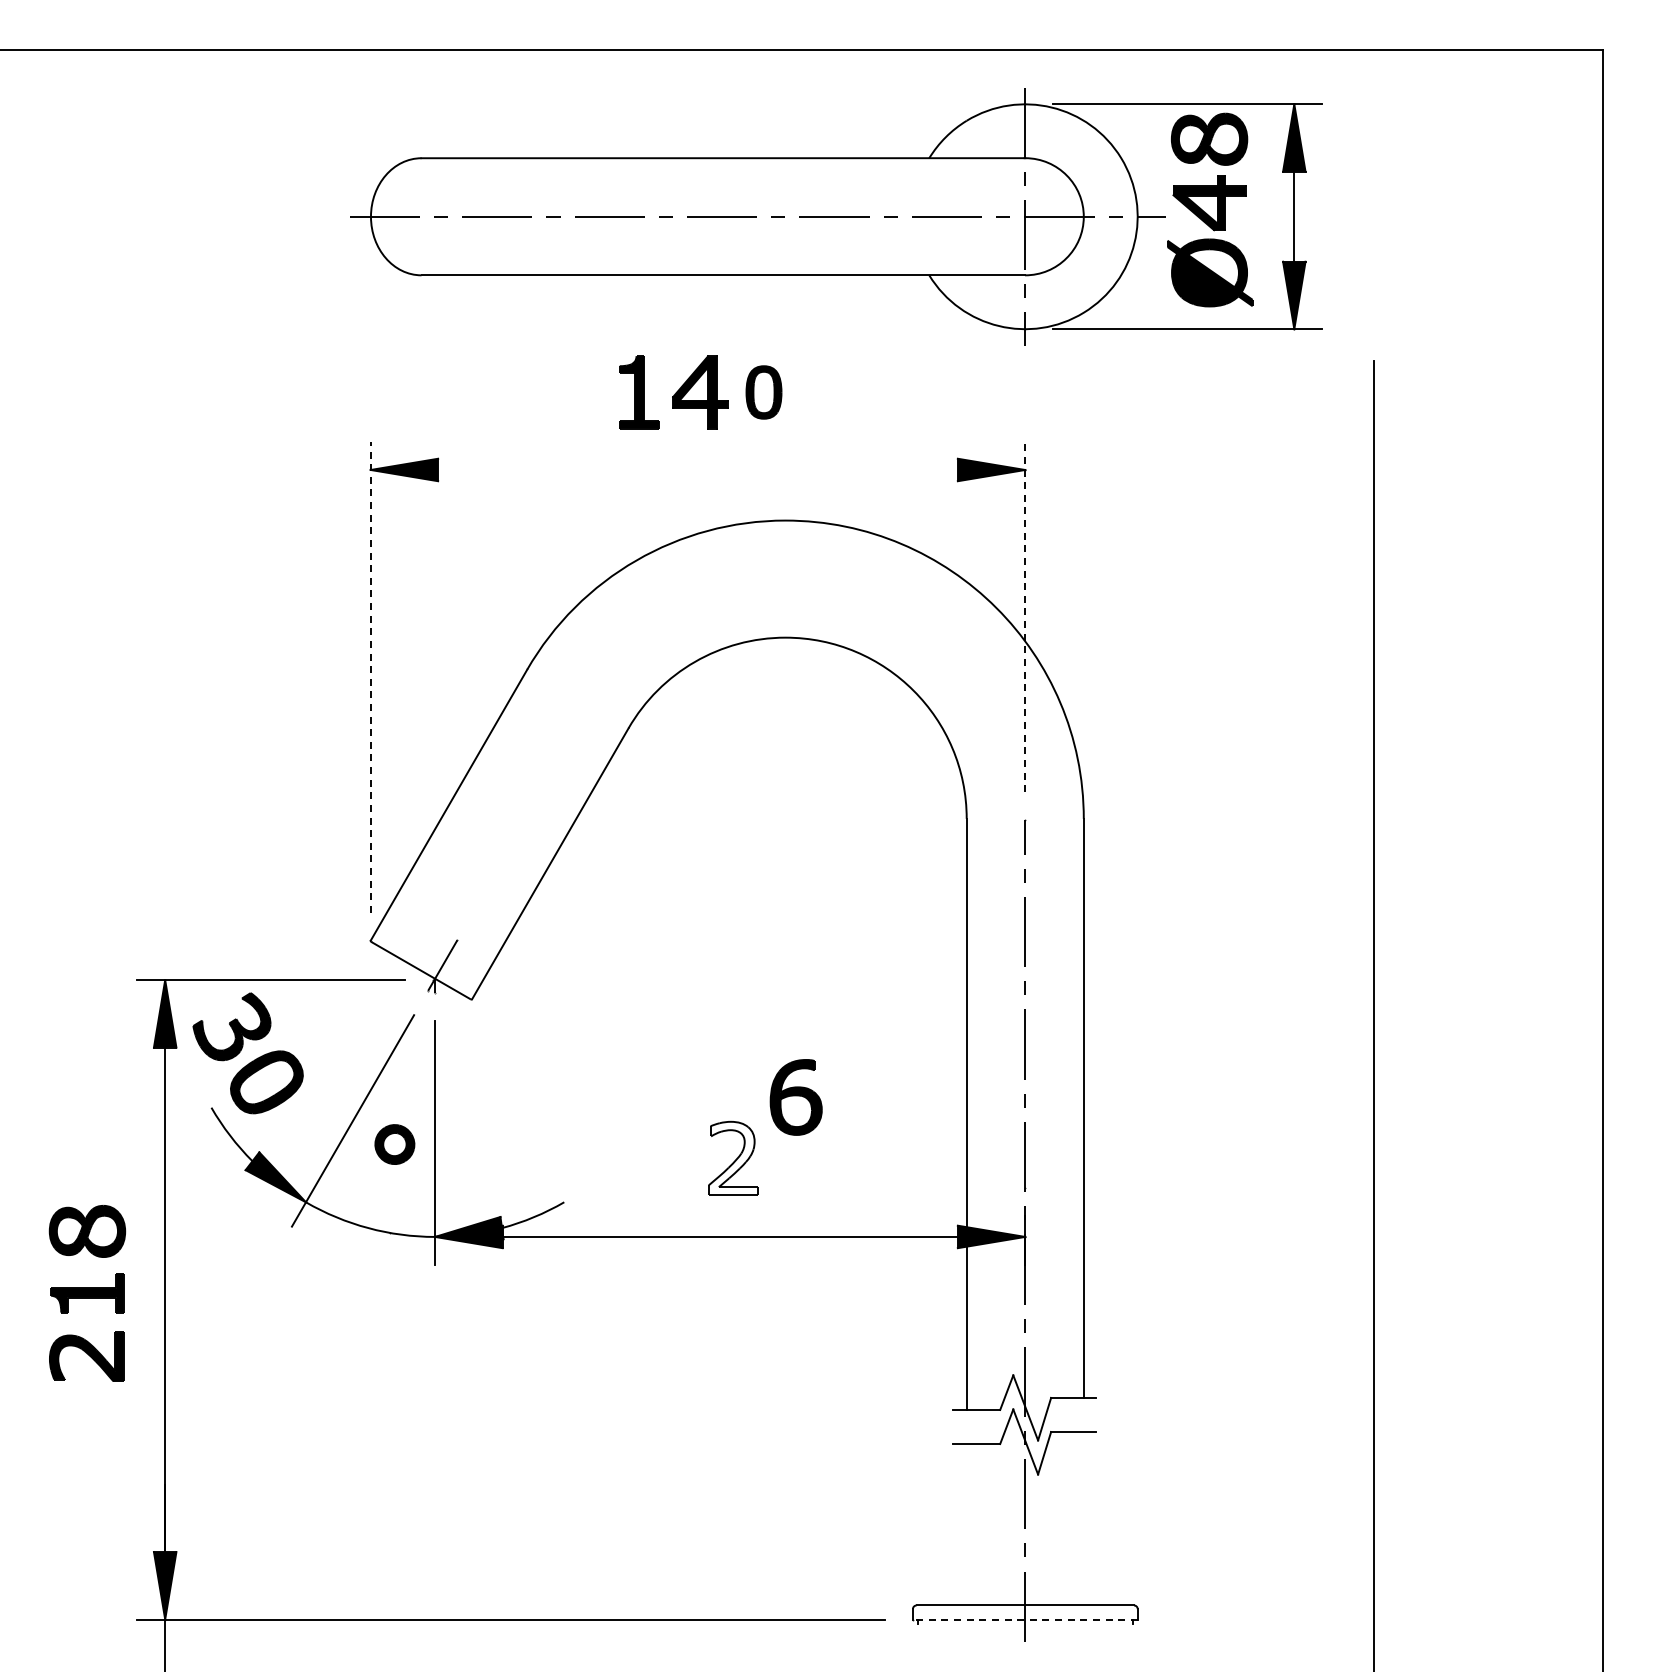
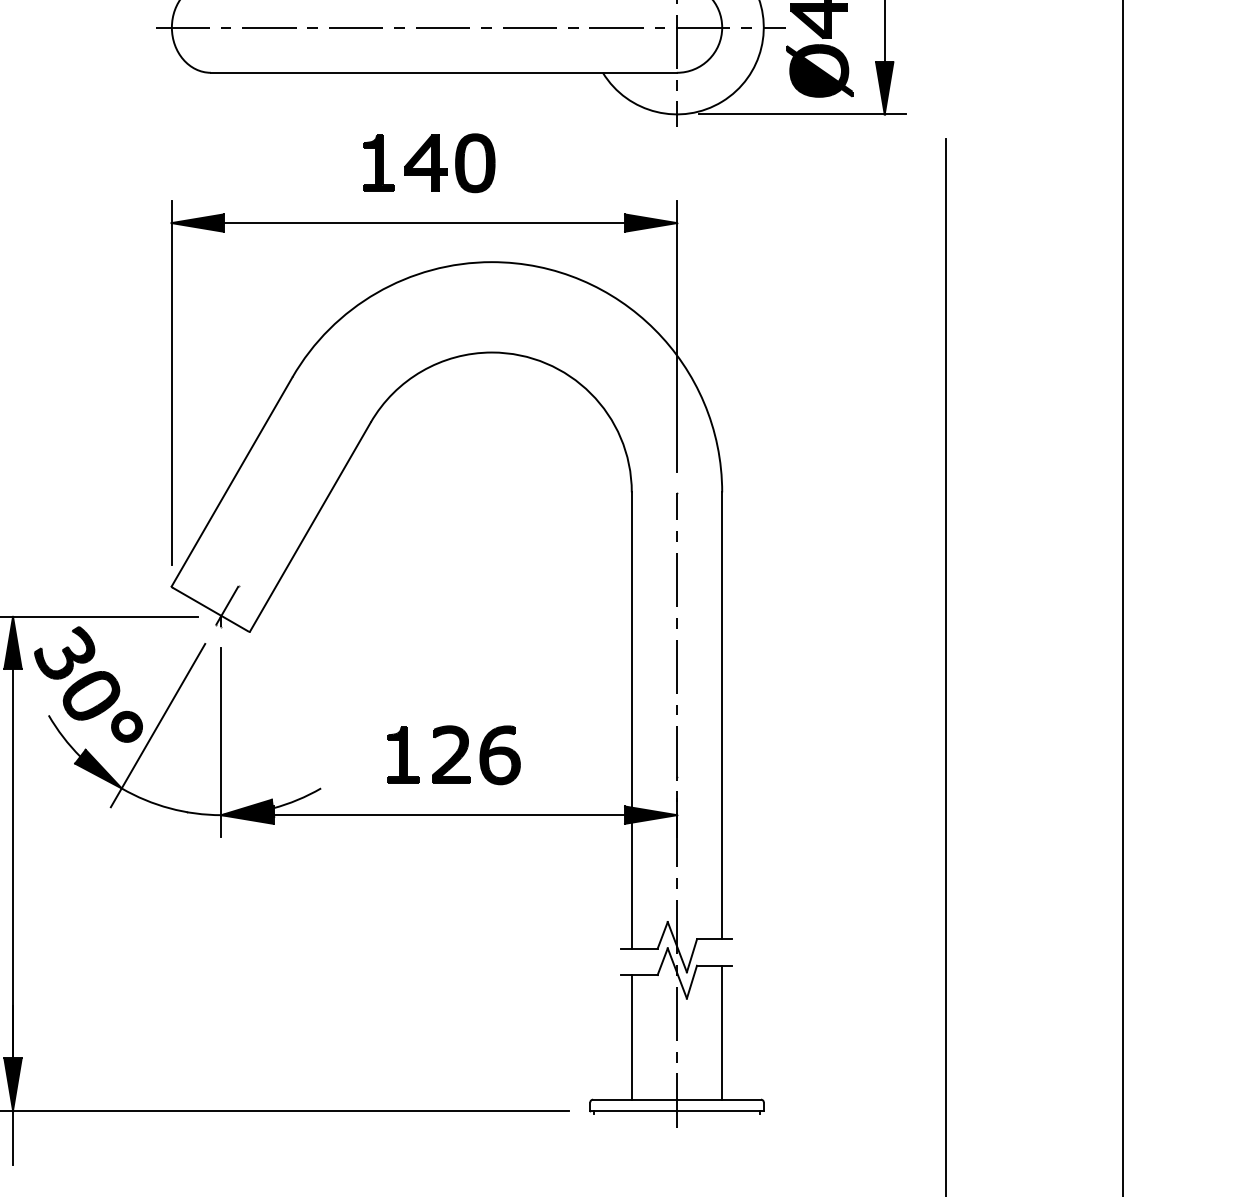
part: (763, 392) -> (474, 163), size x1.43
line: (697, 469) -> (423, 222), added
line: (1025, 616) -> (677, 336), dashed -> solid
line: (370, 677) -> (171, 383), dashed -> solid
part: (795, 1097) -> (499, 755), moved
part: (394, 1144) -> (126, 726), moved
part: (670, 1158) -> (403, 754), added
fill: (732, 1158) -> (450, 754), added
line: (1083, 1518) -> (721, 1032), added
line: (966, 1524) -> (631, 1037), added
line: (1024, 1619) -> (676, 1110), dashed -> solid

